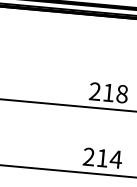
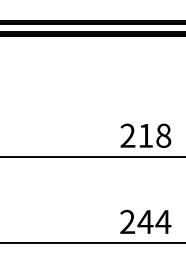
text: (102, 157) -> (145, 221), 214 -> 244

